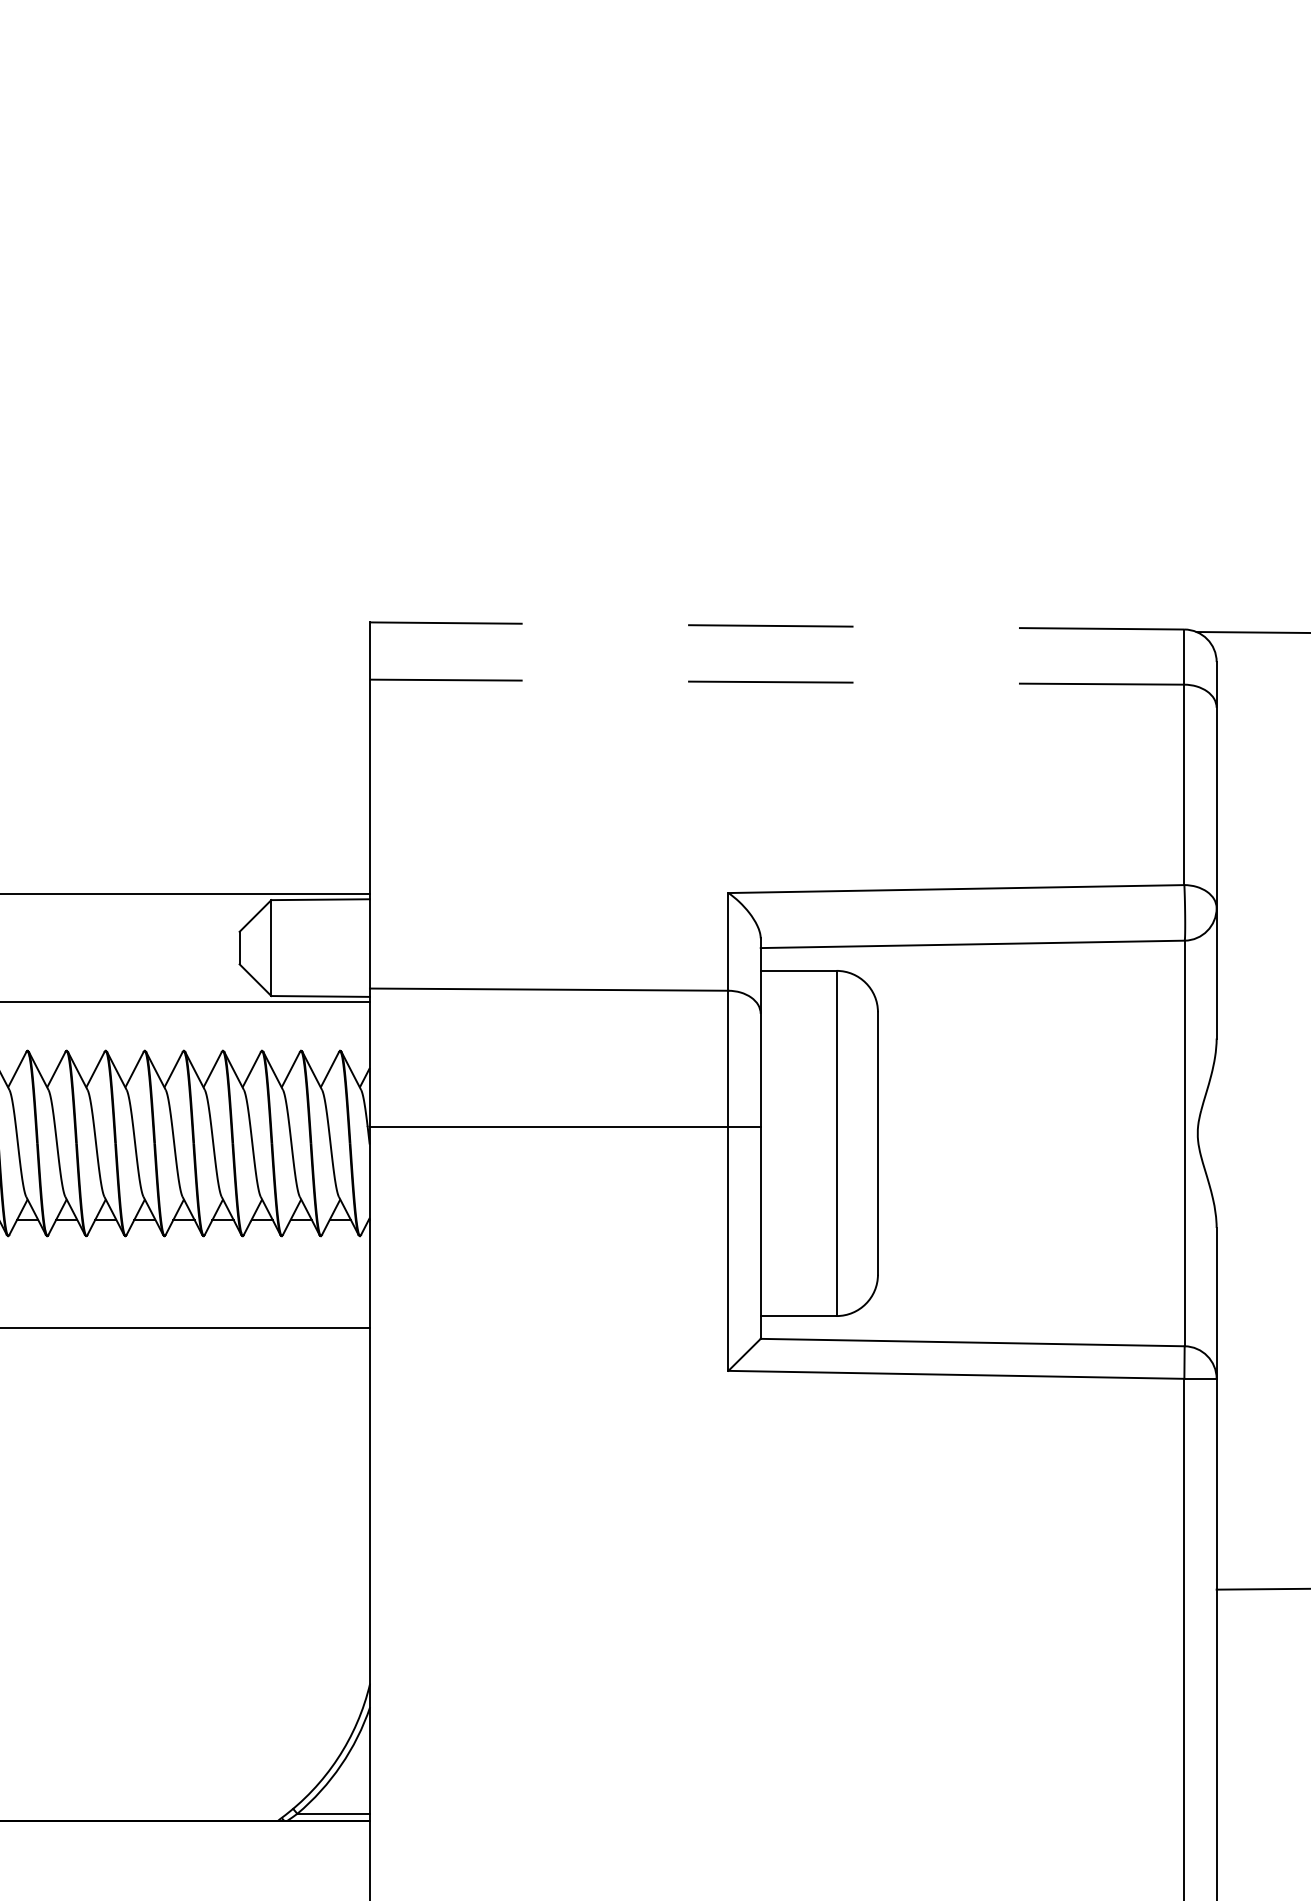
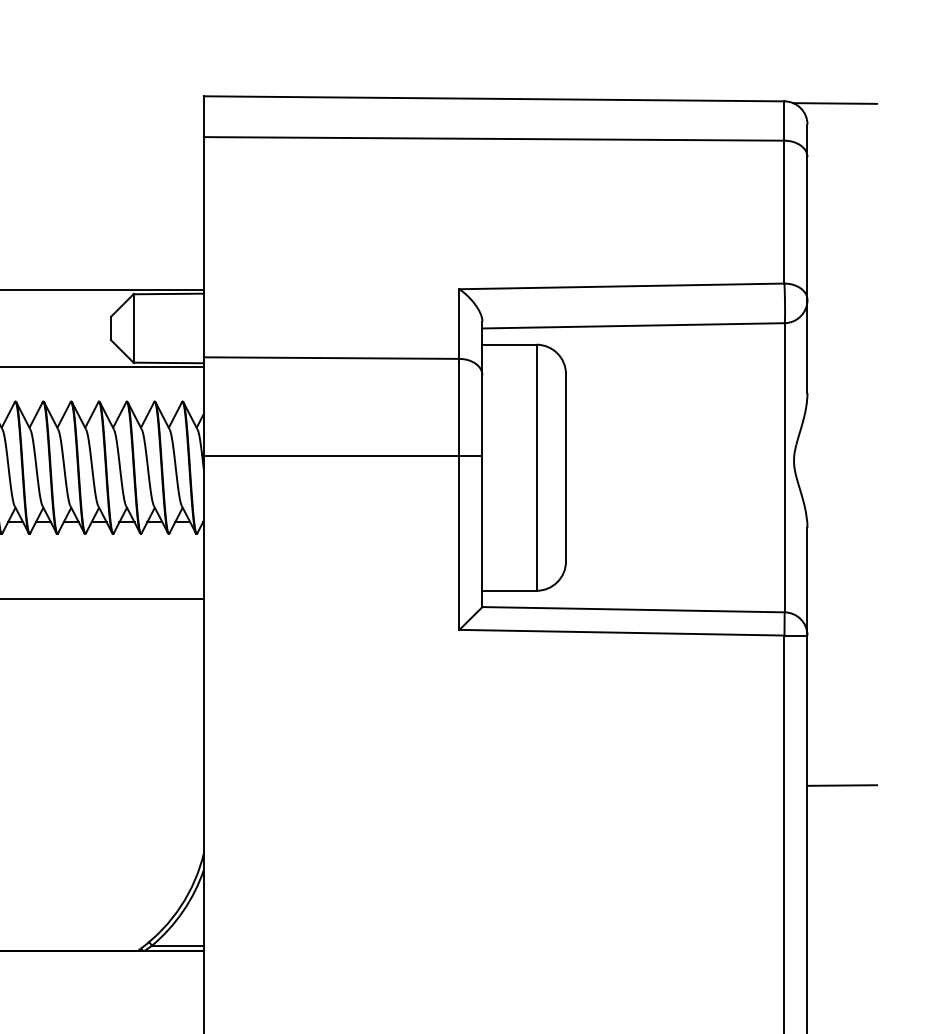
line: (776, 625) -> (493, 98), dashed -> solid
line: (776, 682) -> (493, 139), dashed -> solid

